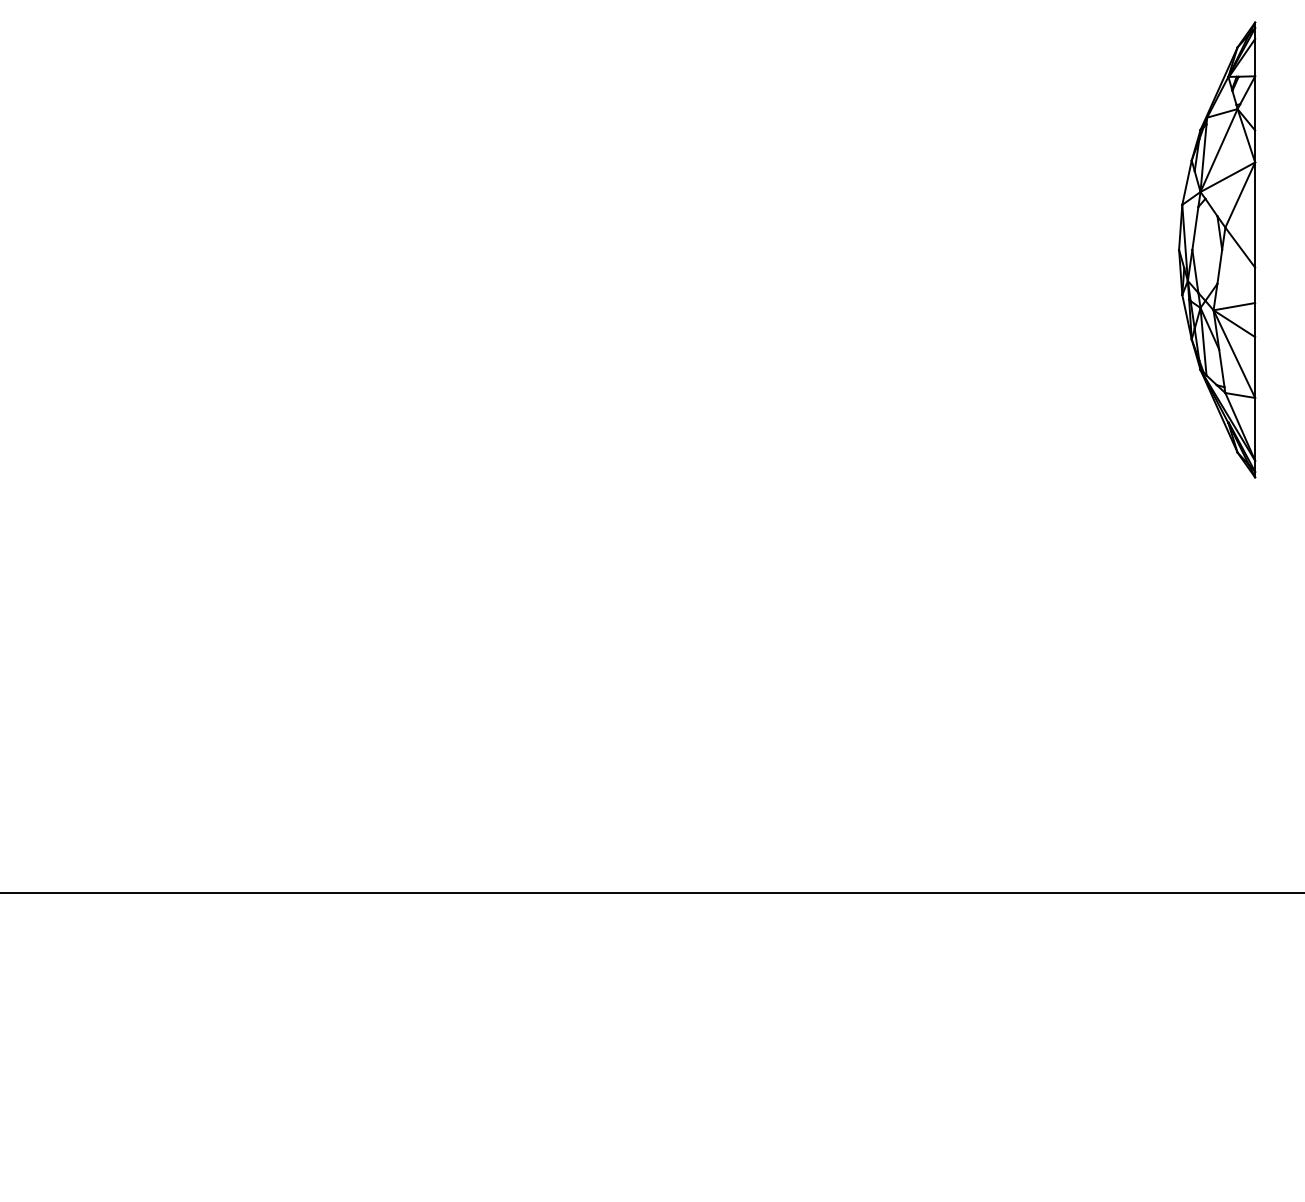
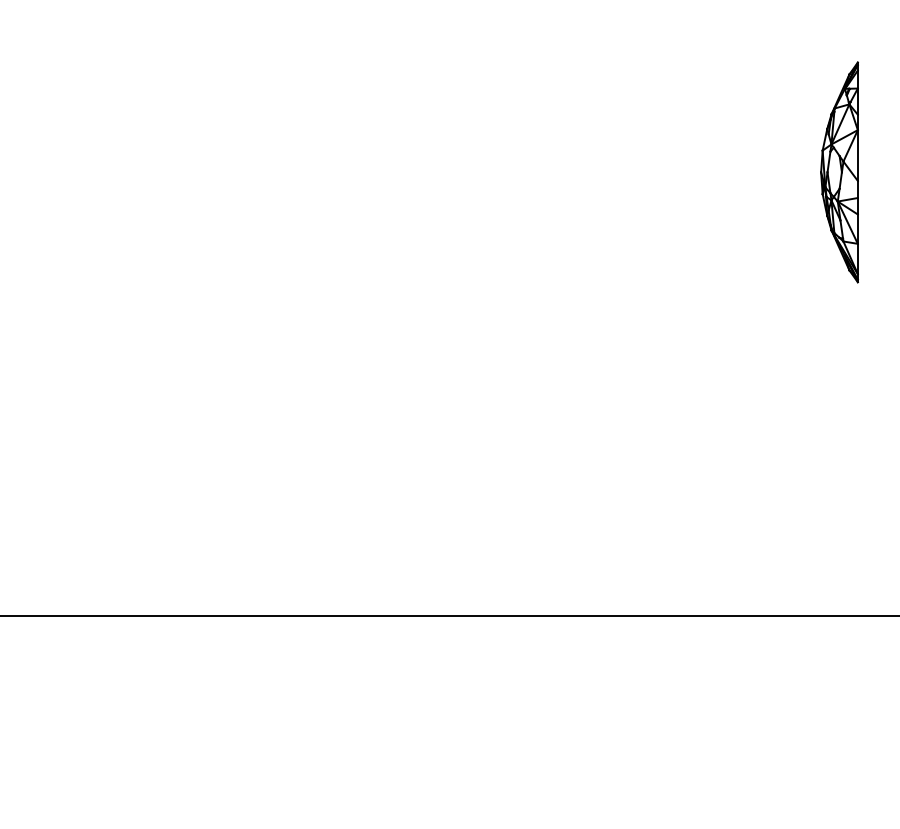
part: (1217, 250) -> (839, 172), size x0.7

